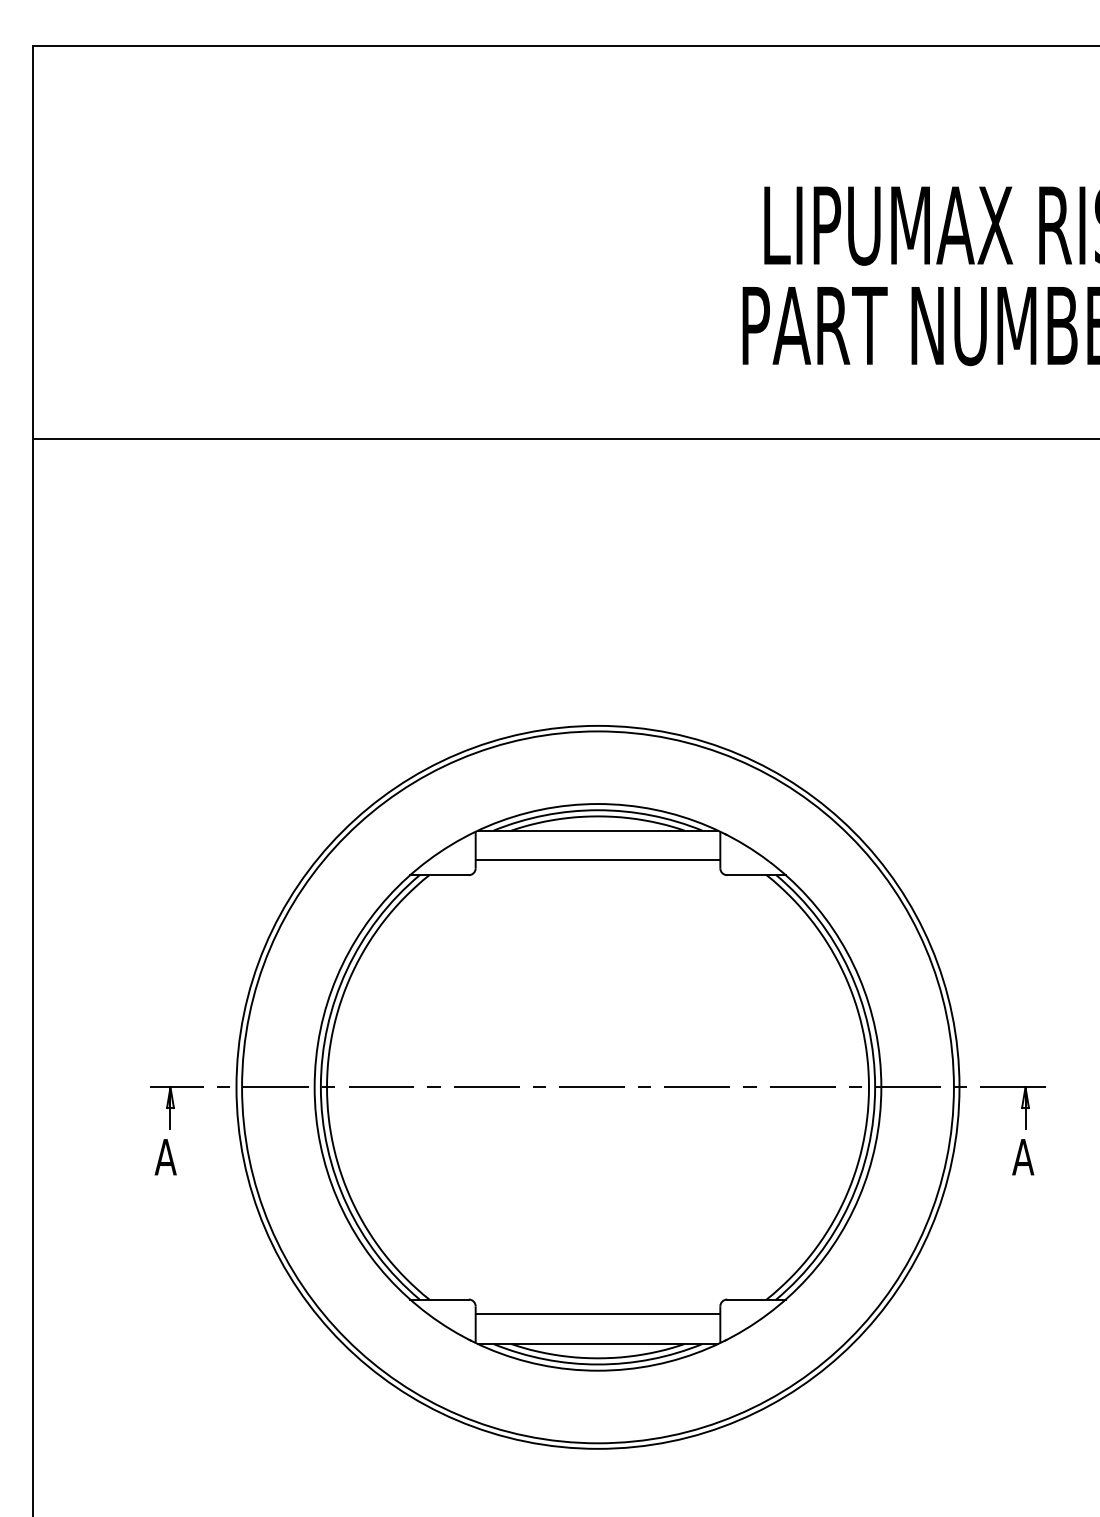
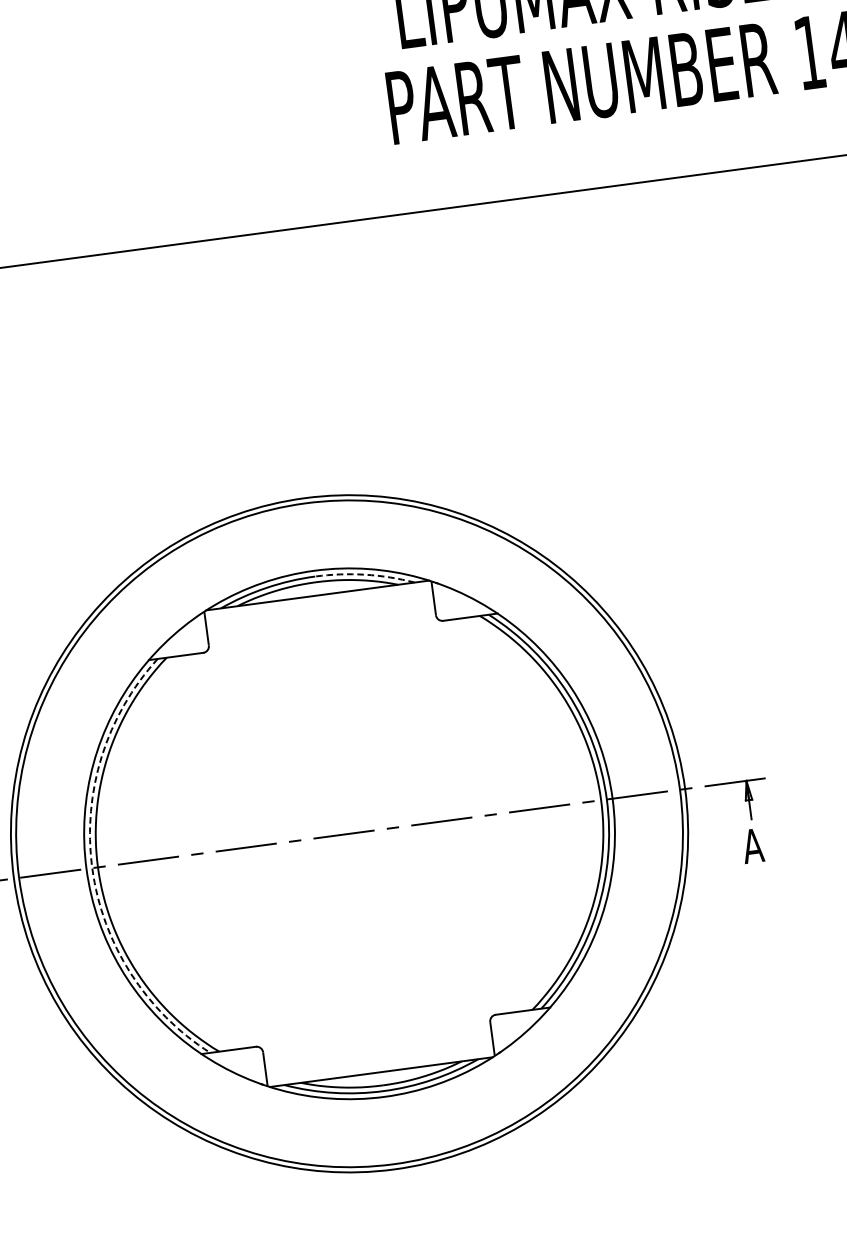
arc: (651, 815) -> (365, 574), solid -> dashed
line: (597, 860) -> (320, 623), removed
arc: (320, 1087) -> (91, 868), solid -> dashed
line: (597, 1314) -> (377, 1044), removed

